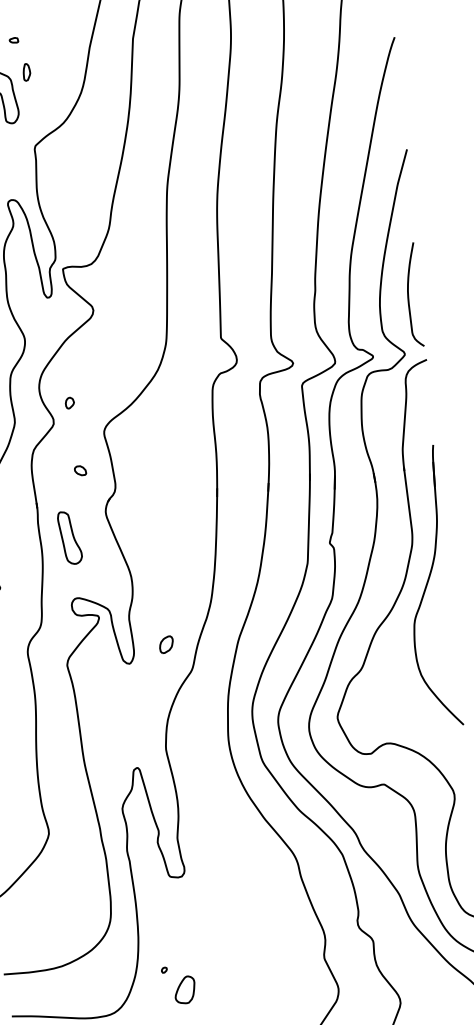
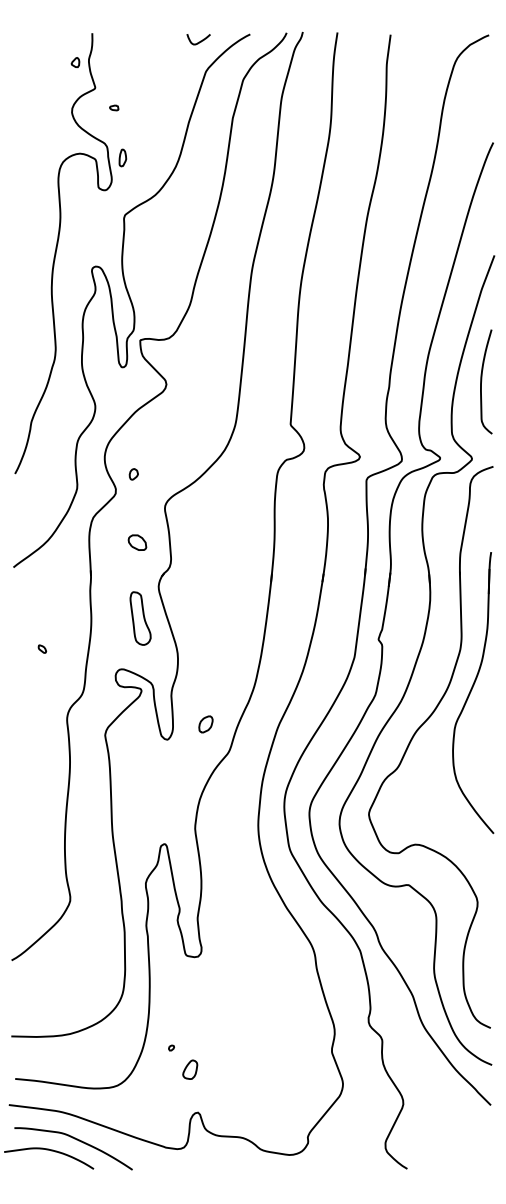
part: (26, 71) -> (122, 157), moved
curve: (409, 293) -> (482, 380), moved
part: (80, 470) -> (137, 542), size x1.6
part: (69, 537) -> (140, 618), moved
part: (185, 989) -> (190, 1069), size x0.7

